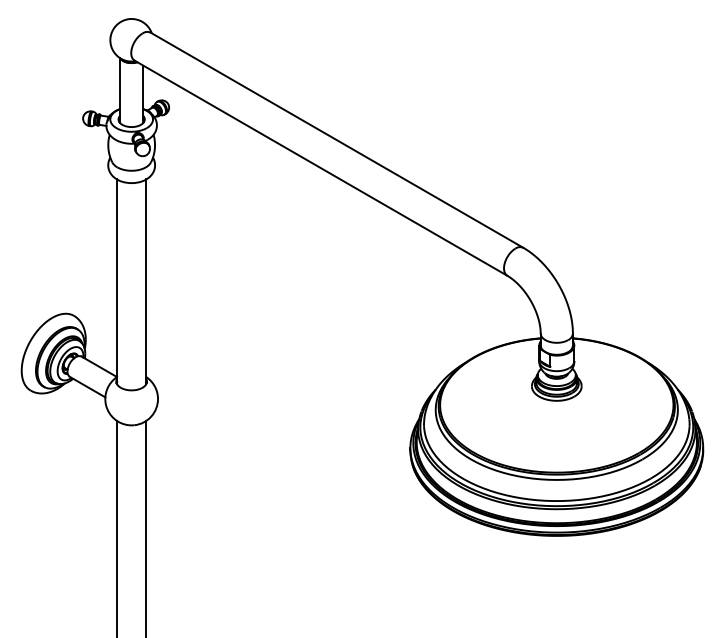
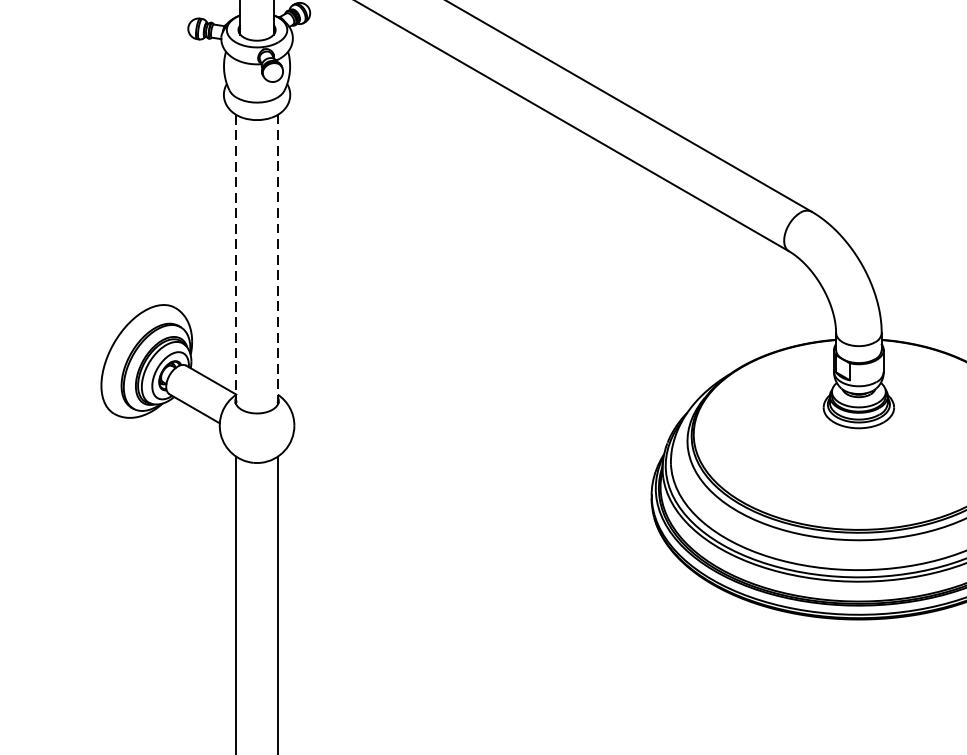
line: (146, 281) -> (278, 259), solid -> dashed
line: (117, 282) -> (237, 260), solid -> dashed

